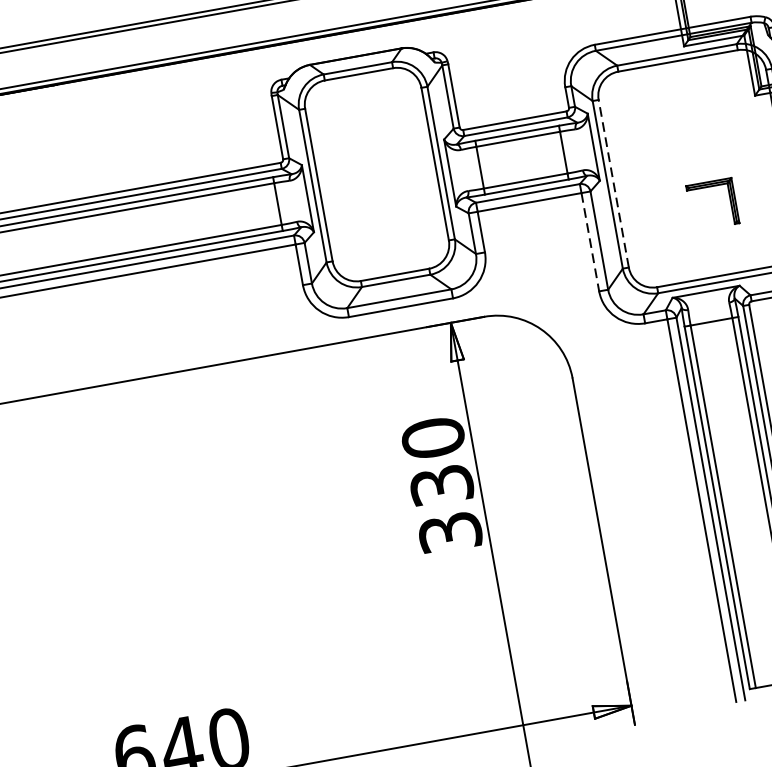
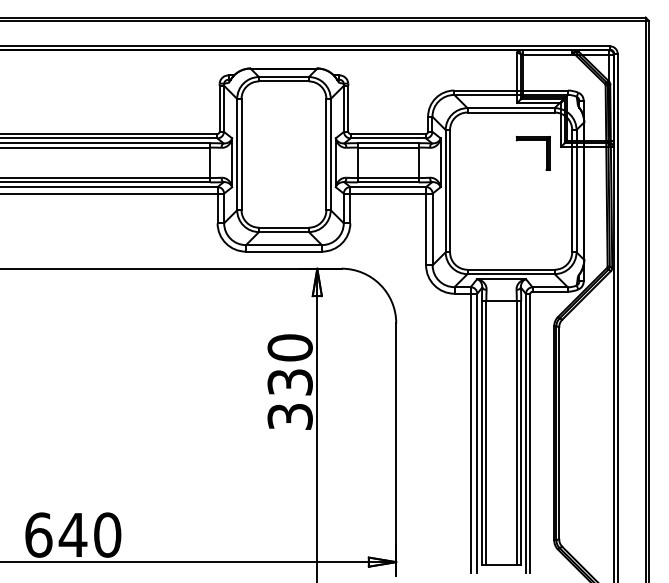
line: (614, 182) -> (450, 190), dashed -> solid
part: (708, 187) -> (532, 140), moved
line: (590, 242) -> (426, 229), dashed -> solid

